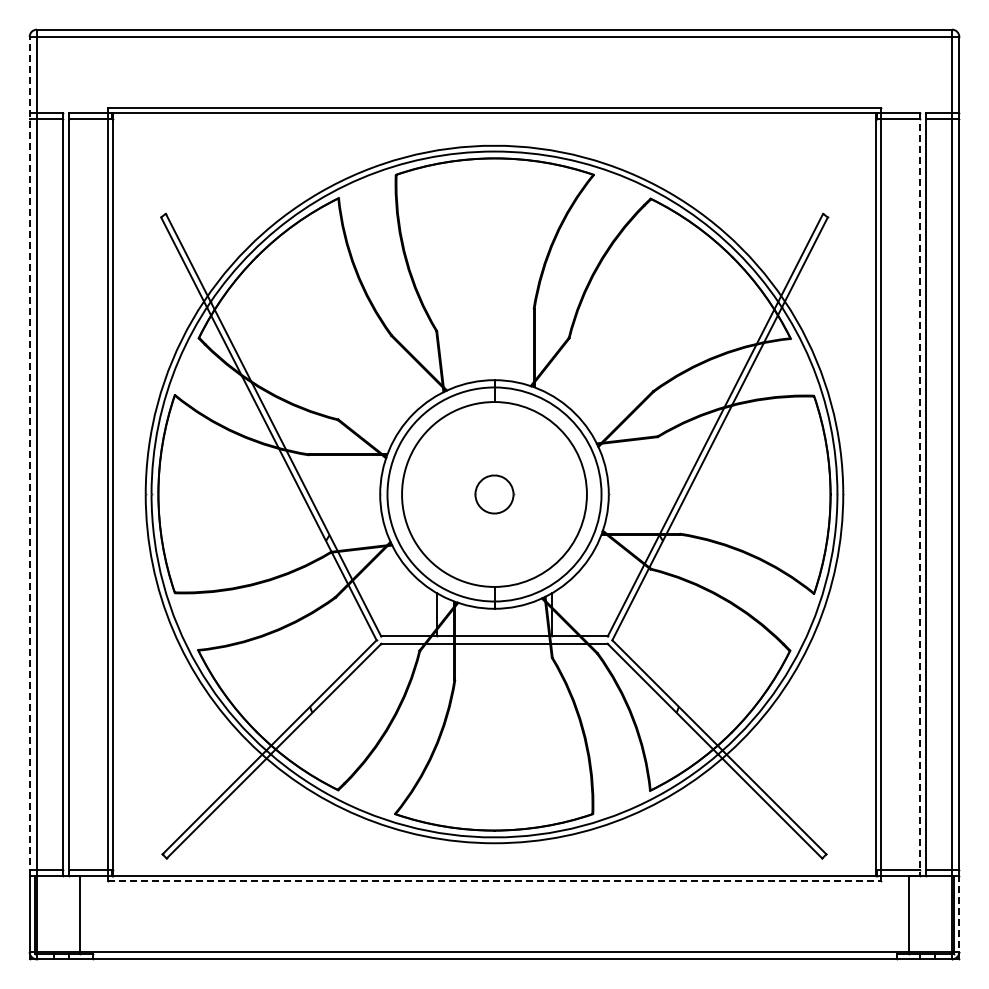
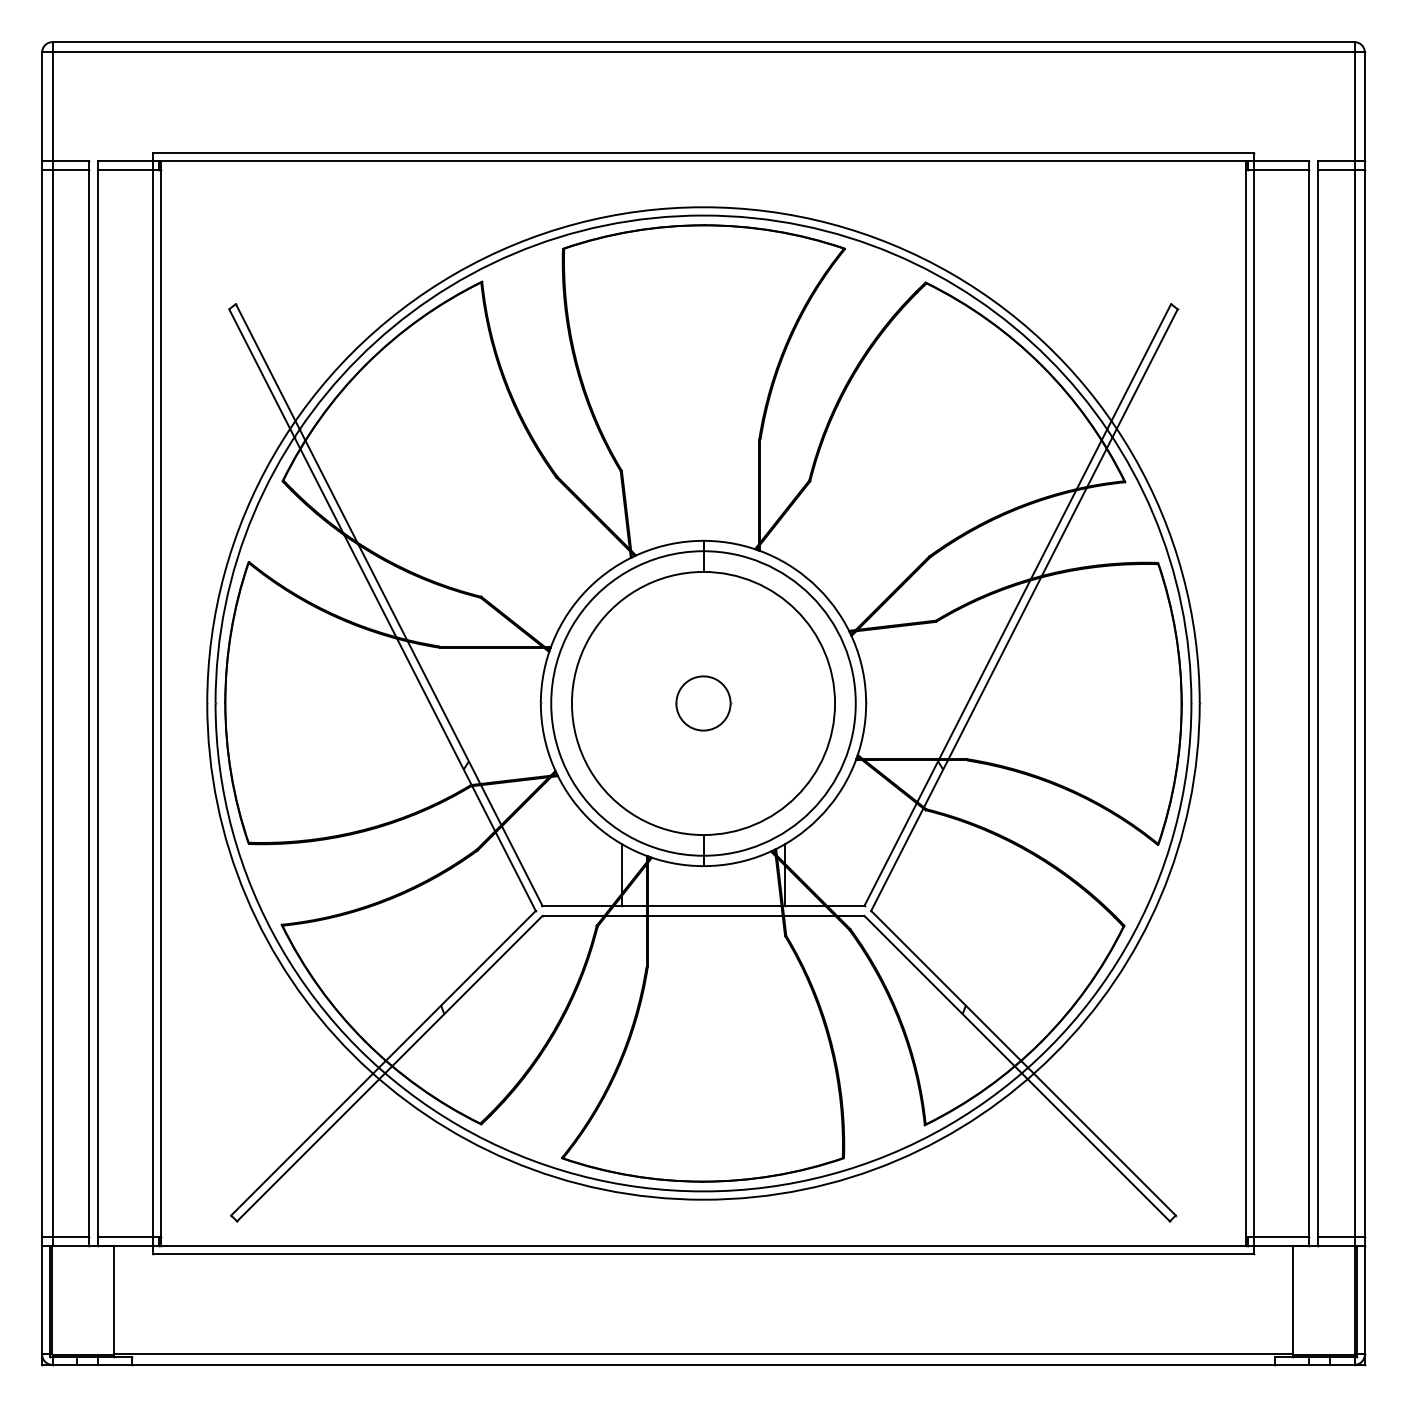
line: (29, 455) -> (41, 648), dashed -> solid
line: (920, 494) -> (1309, 703), dashed -> solid
line: (494, 881) -> (703, 1254), dashed -> solid
line: (959, 917) -> (1365, 1305), dashed -> solid

